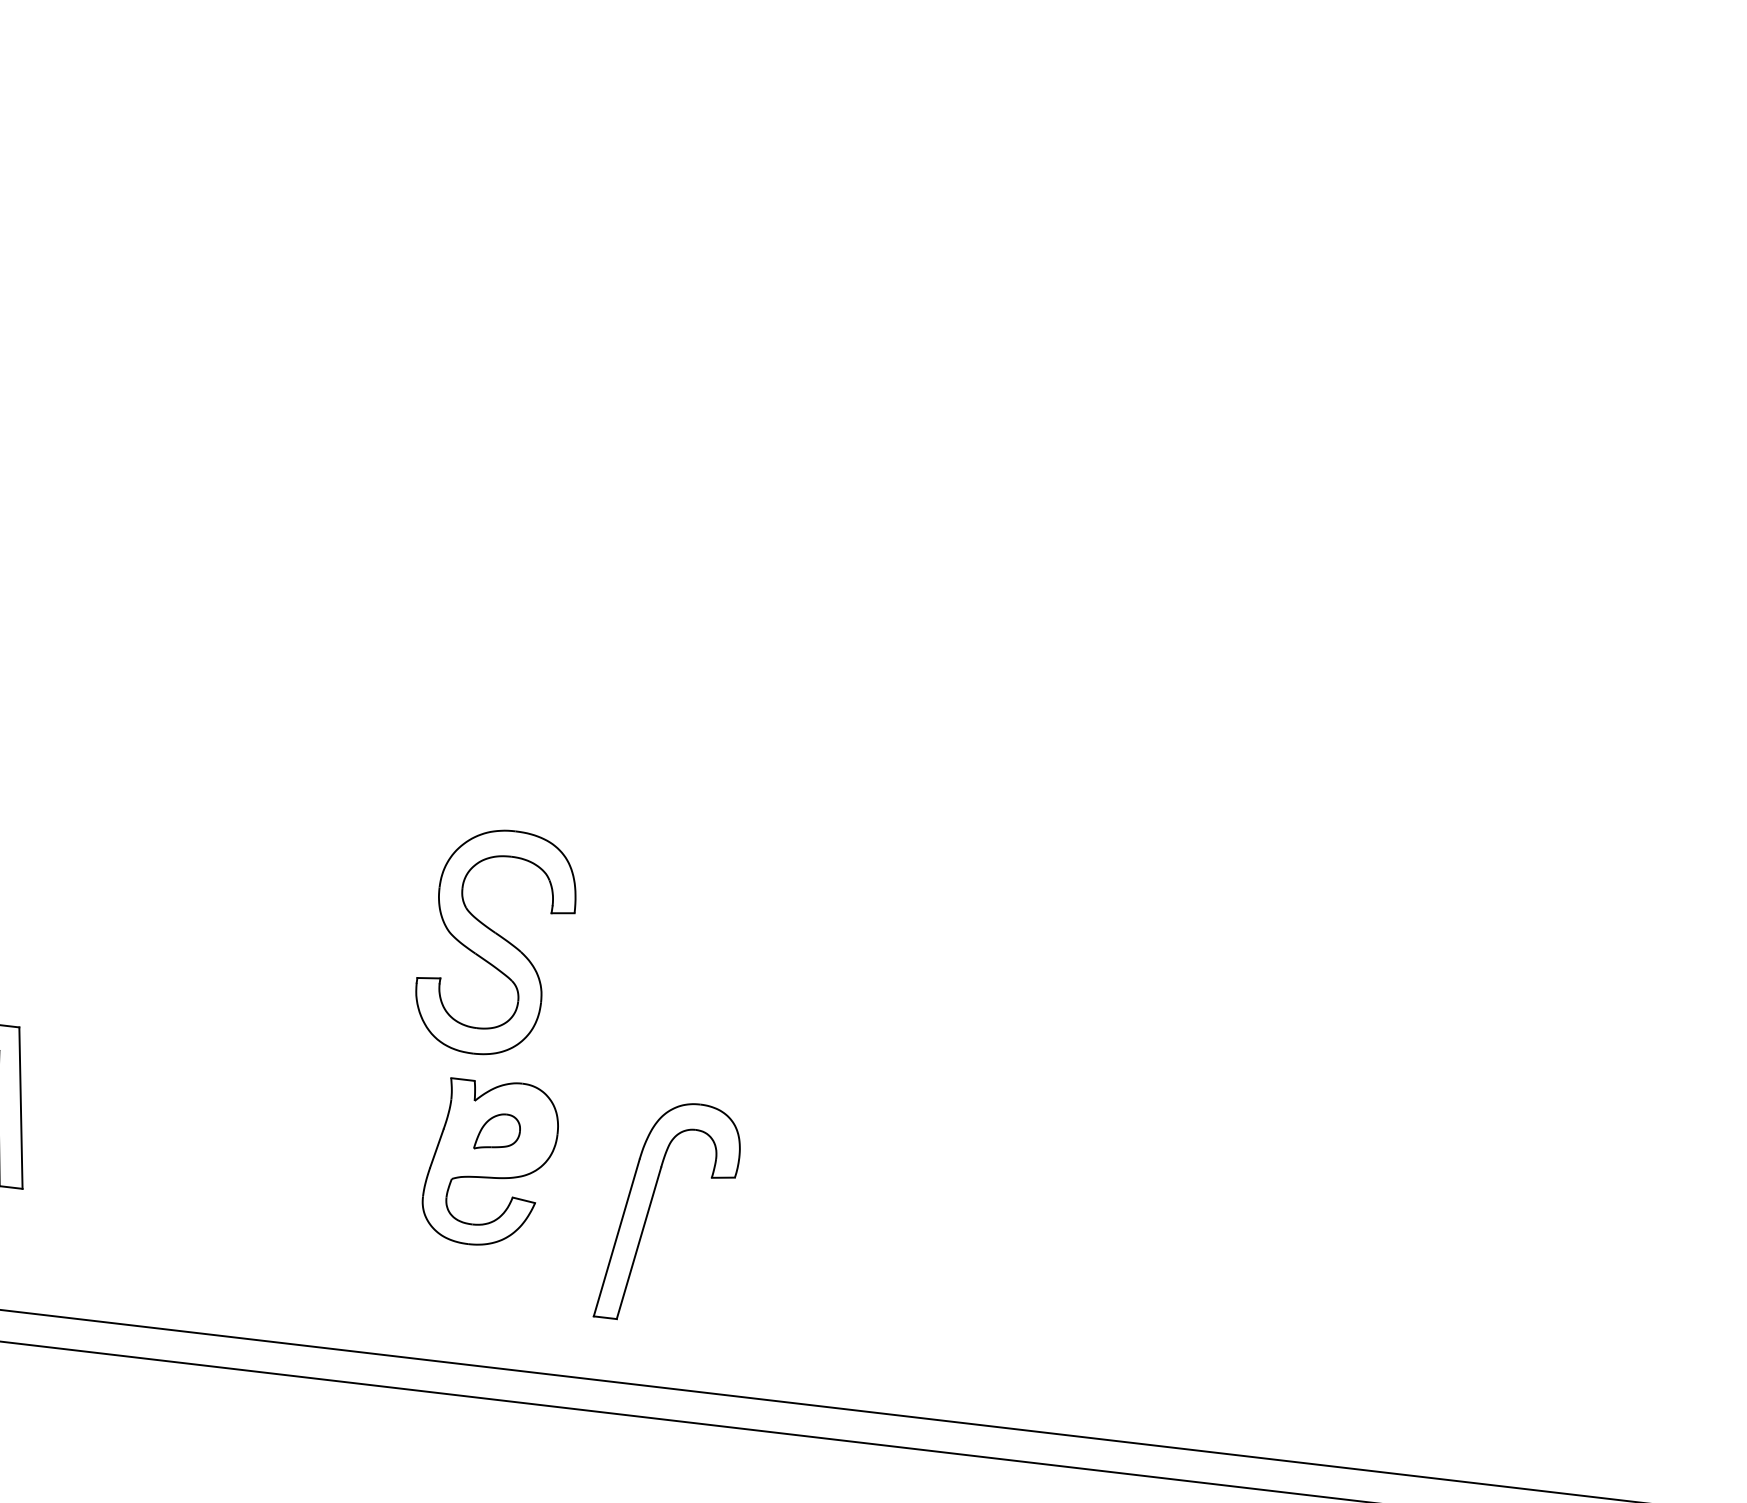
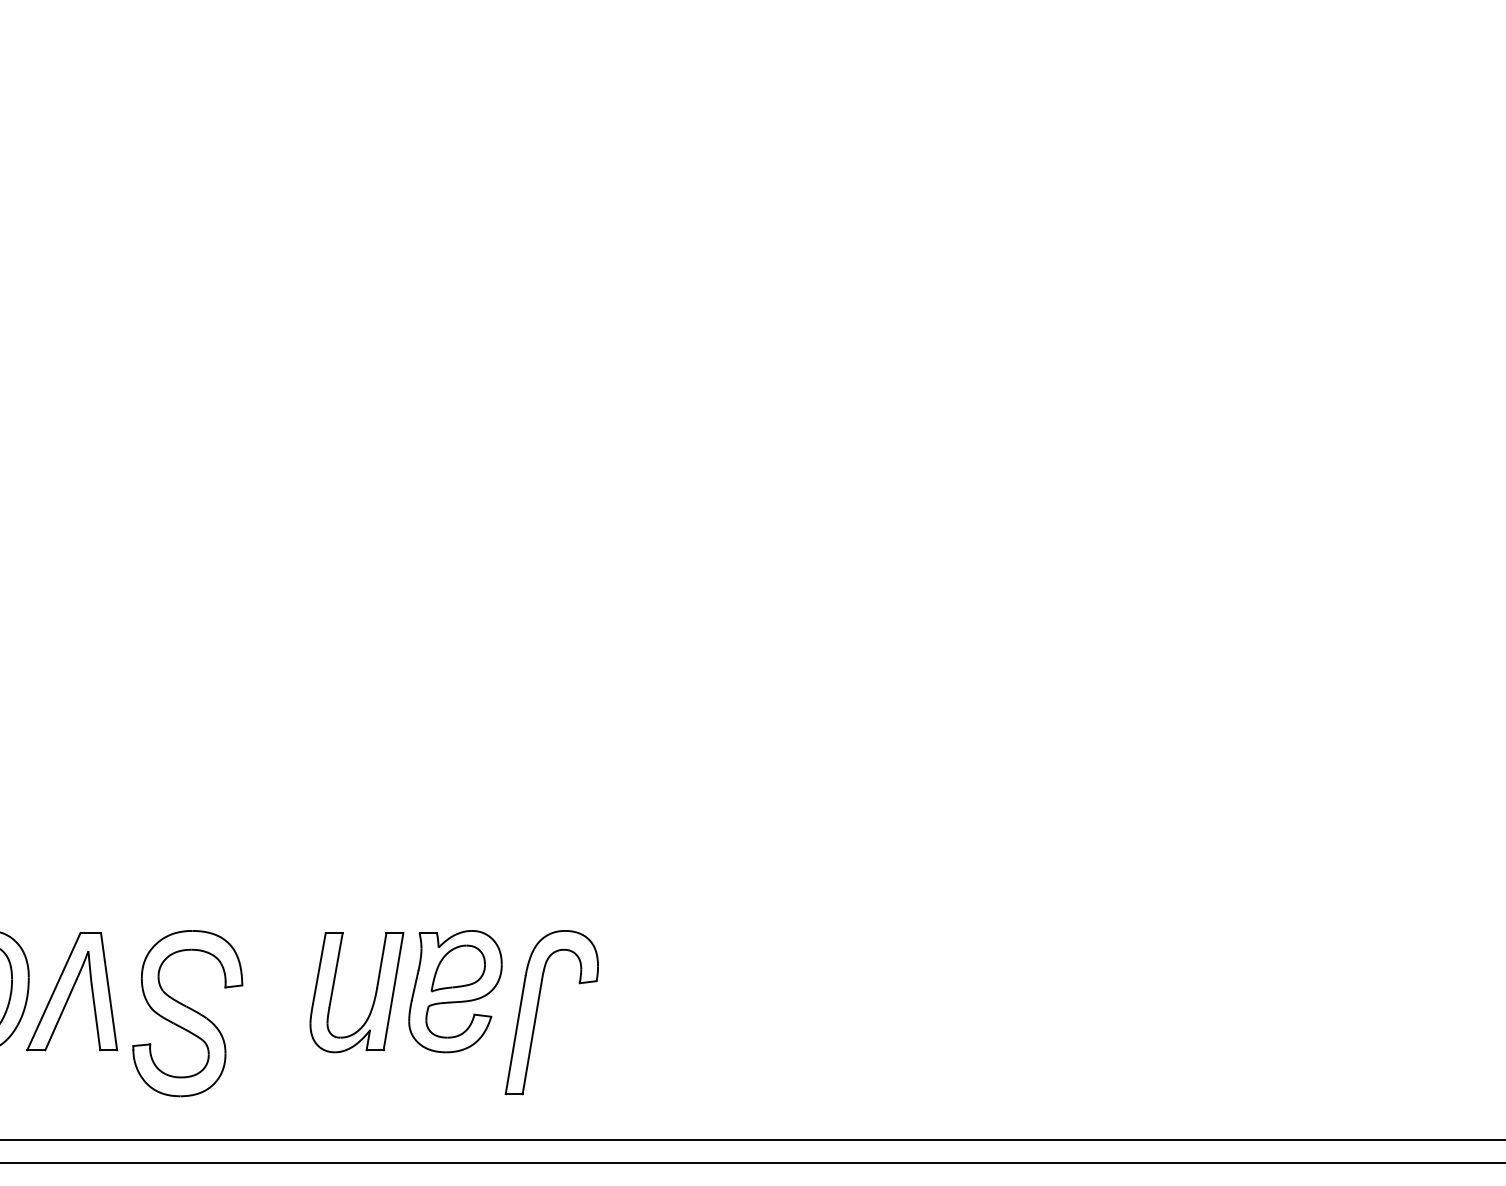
part: (495, 942) -> (187, 1013), moved
part: (496, 1132) -> (457, 968), size x1.67
part: (380, 1155) -> (374, 995), added
part: (651, 1205) -> (538, 1008), moved

